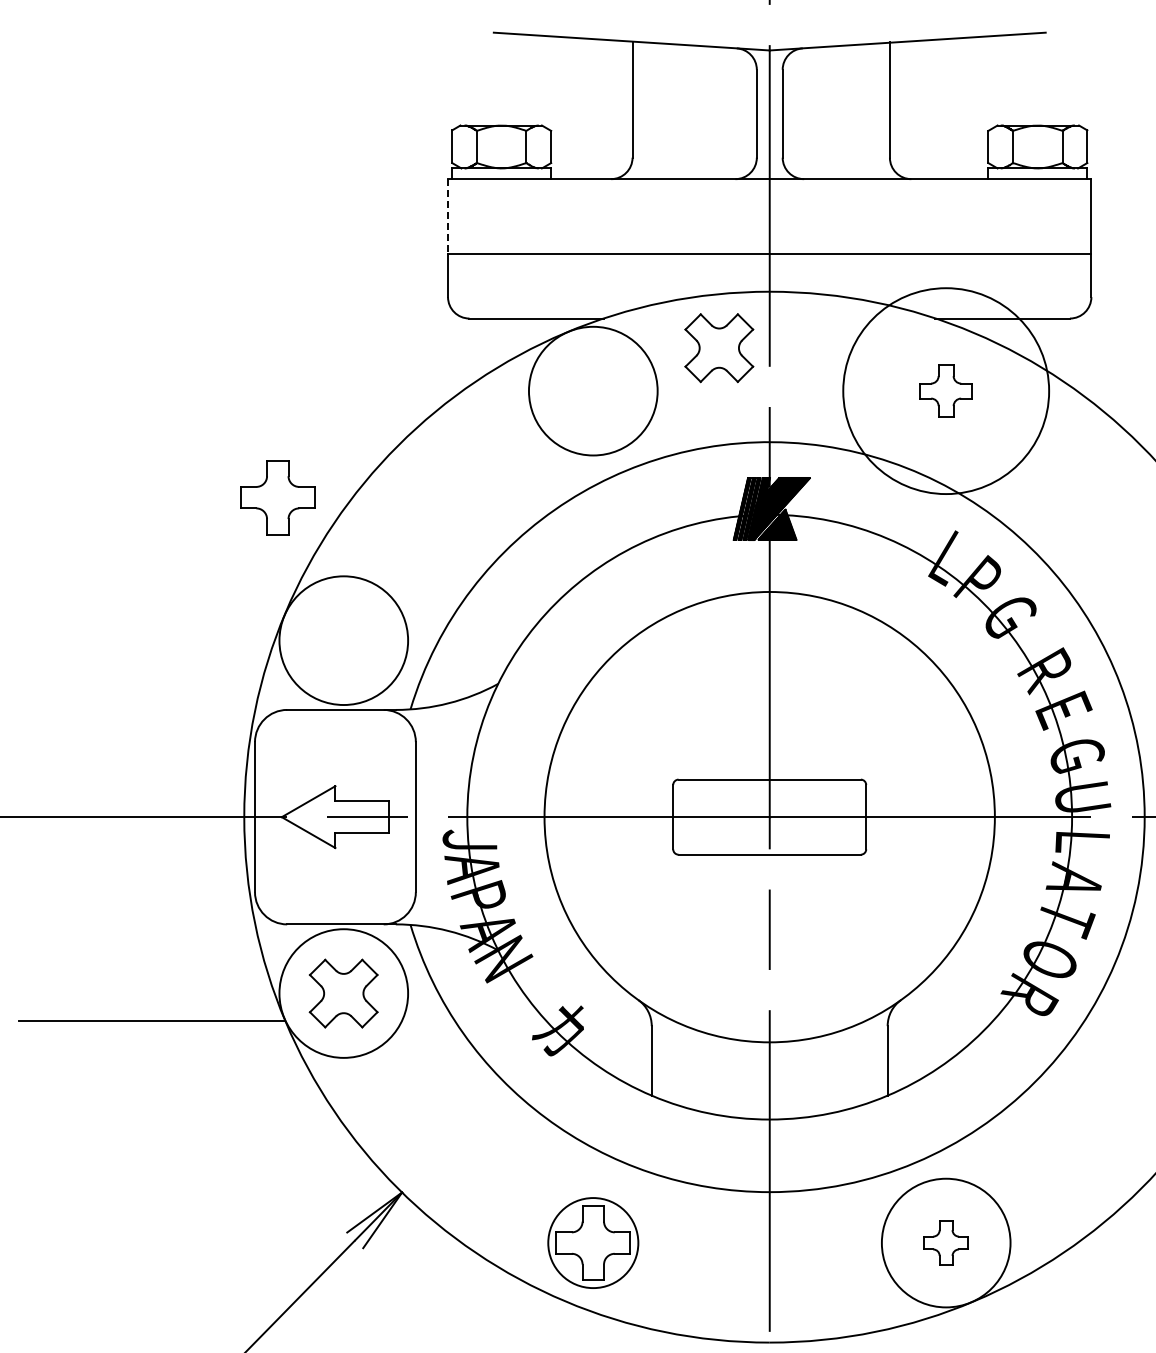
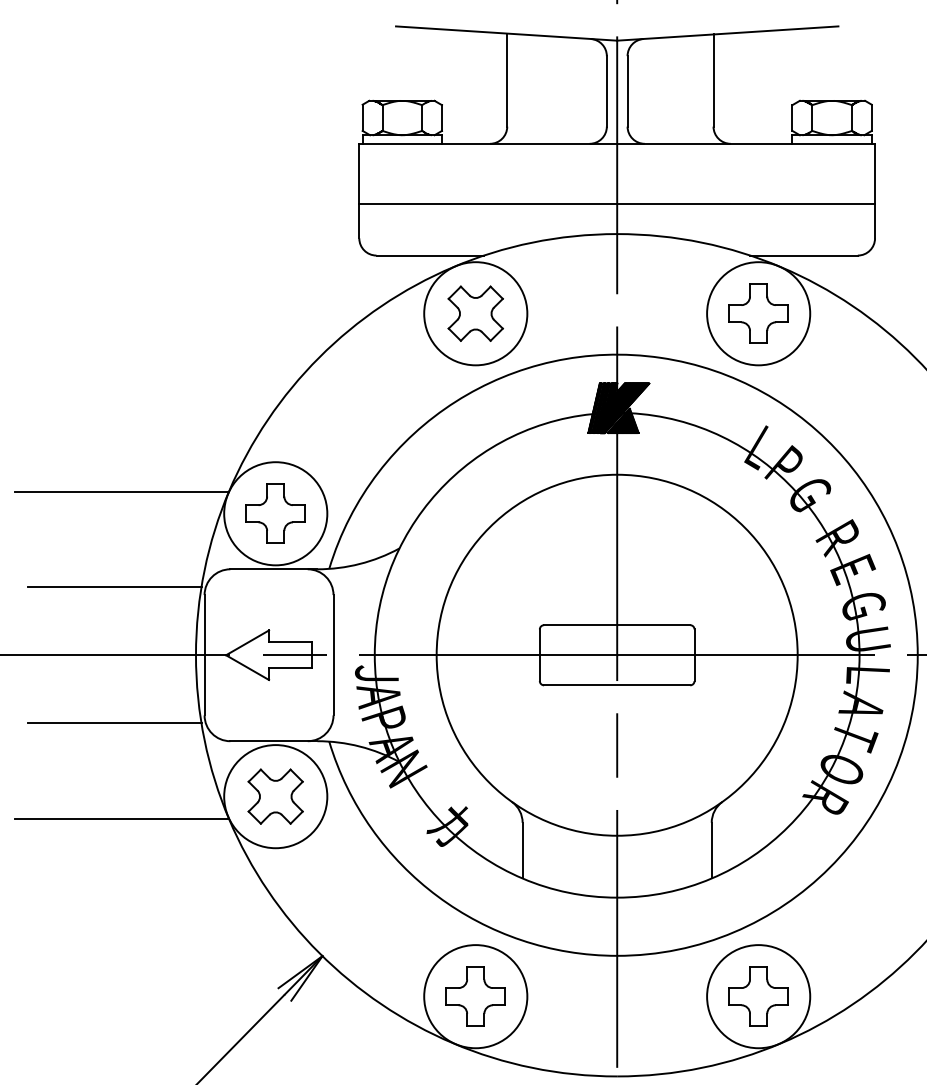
line: (448, 216) -> (359, 173), dashed -> solid
part: (719, 348) -> (475, 314), moved
circle: (945, 390) -> (758, 313), size x0.62
part: (945, 390) -> (758, 313), size x1.43
part: (277, 497) -> (275, 513), moved
line: (152, 613) -> (122, 491), added
line: (142, 732) -> (114, 587), added
line: (142, 901) -> (114, 722), added
circle: (592, 1242) -> (475, 996), size x1.43
part: (945, 1242) -> (758, 996), size x1.67

